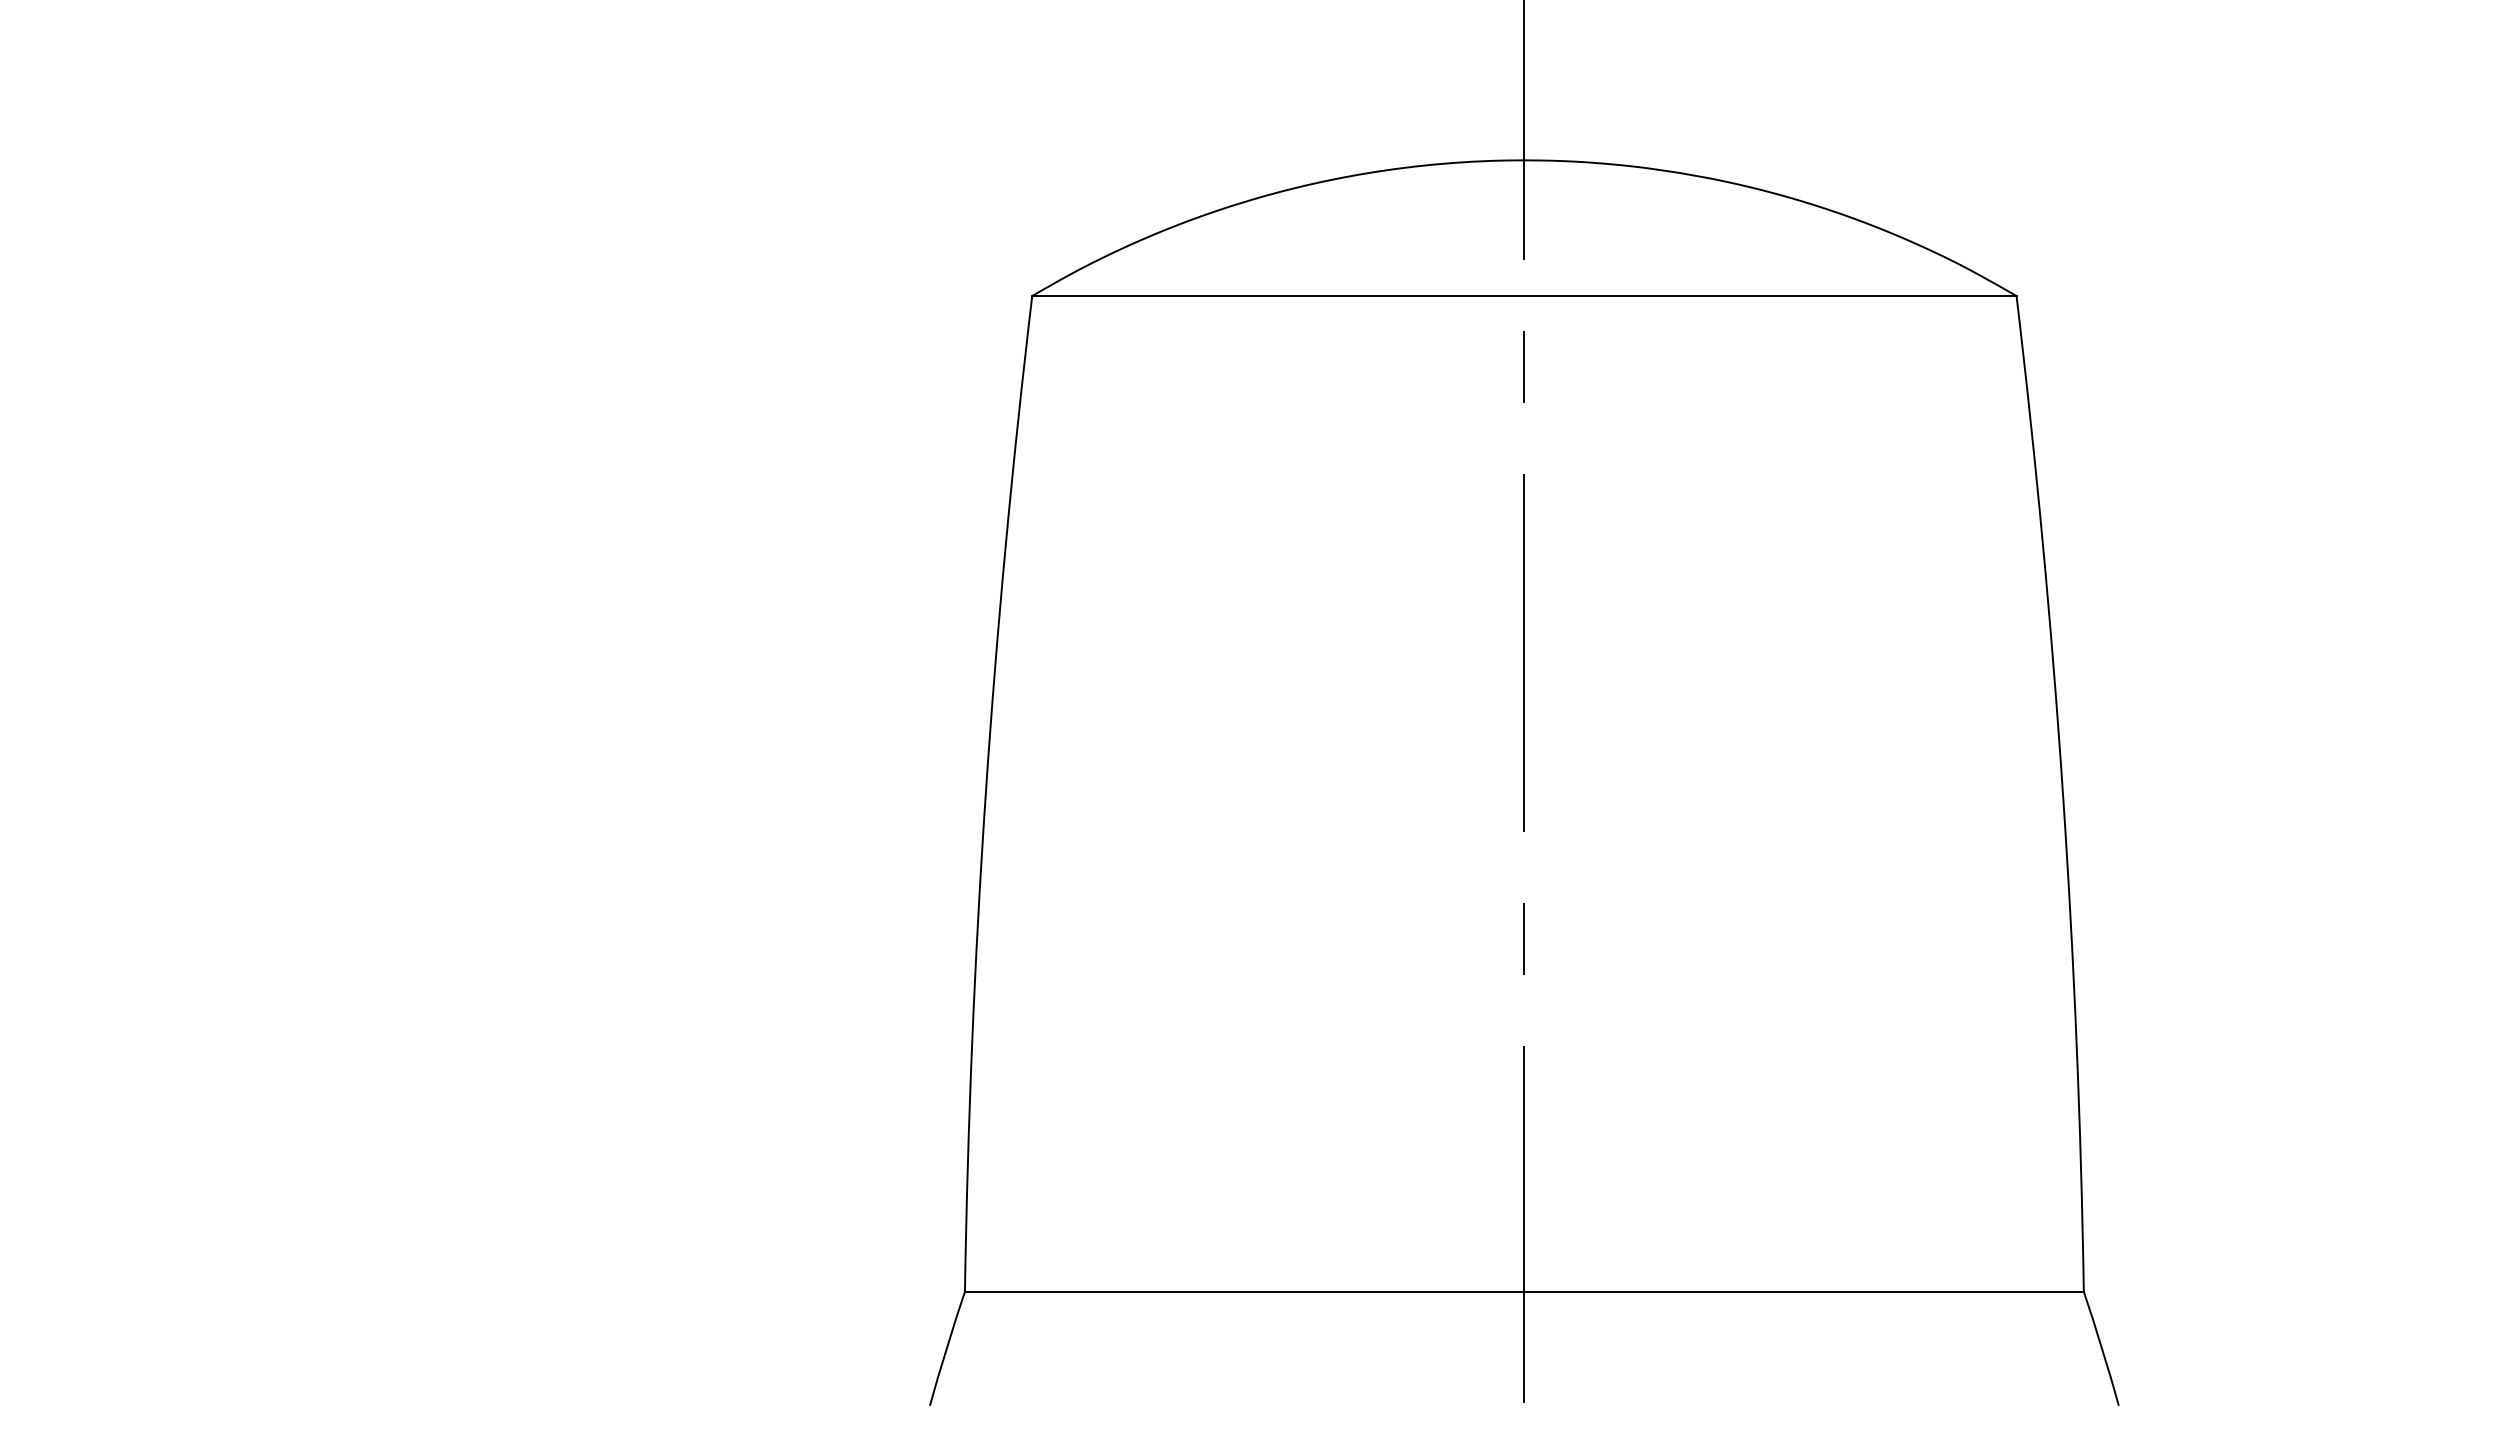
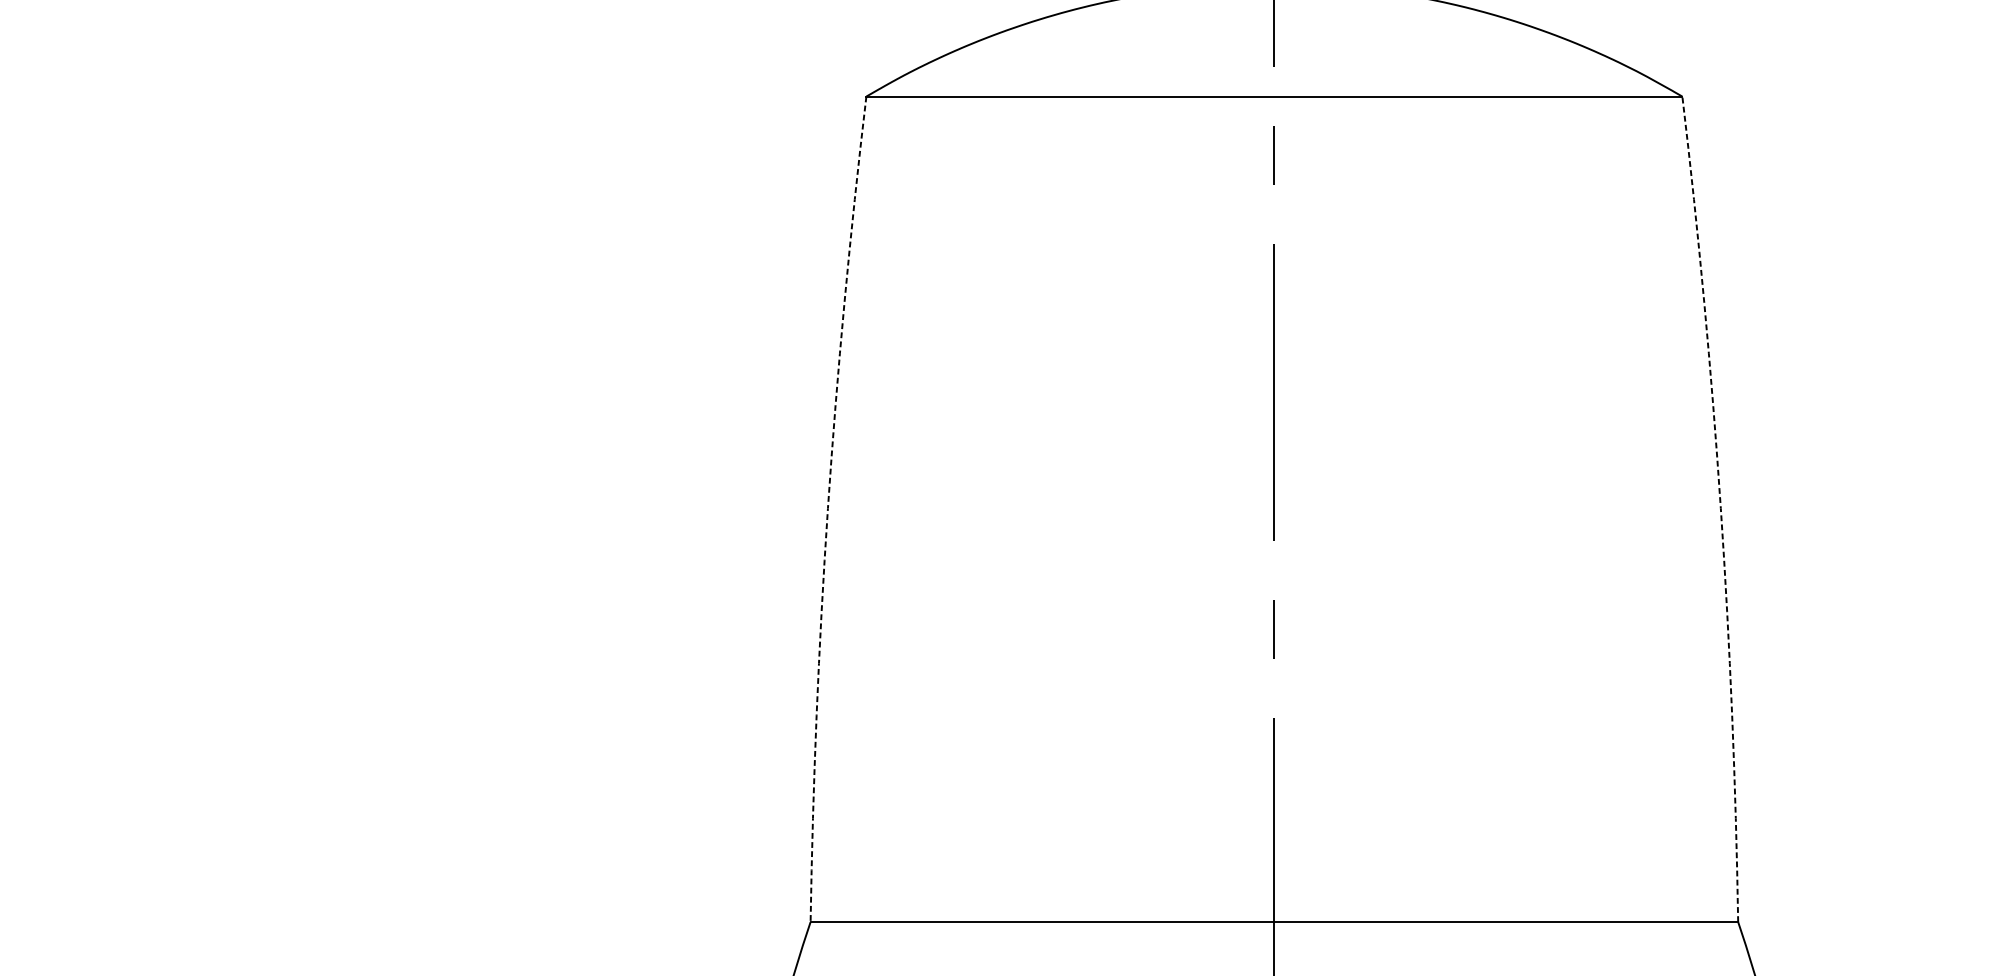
arc: (985, 793) -> (827, 508), solid -> dashed
arc: (2062, 793) -> (1720, 508), solid -> dashed

